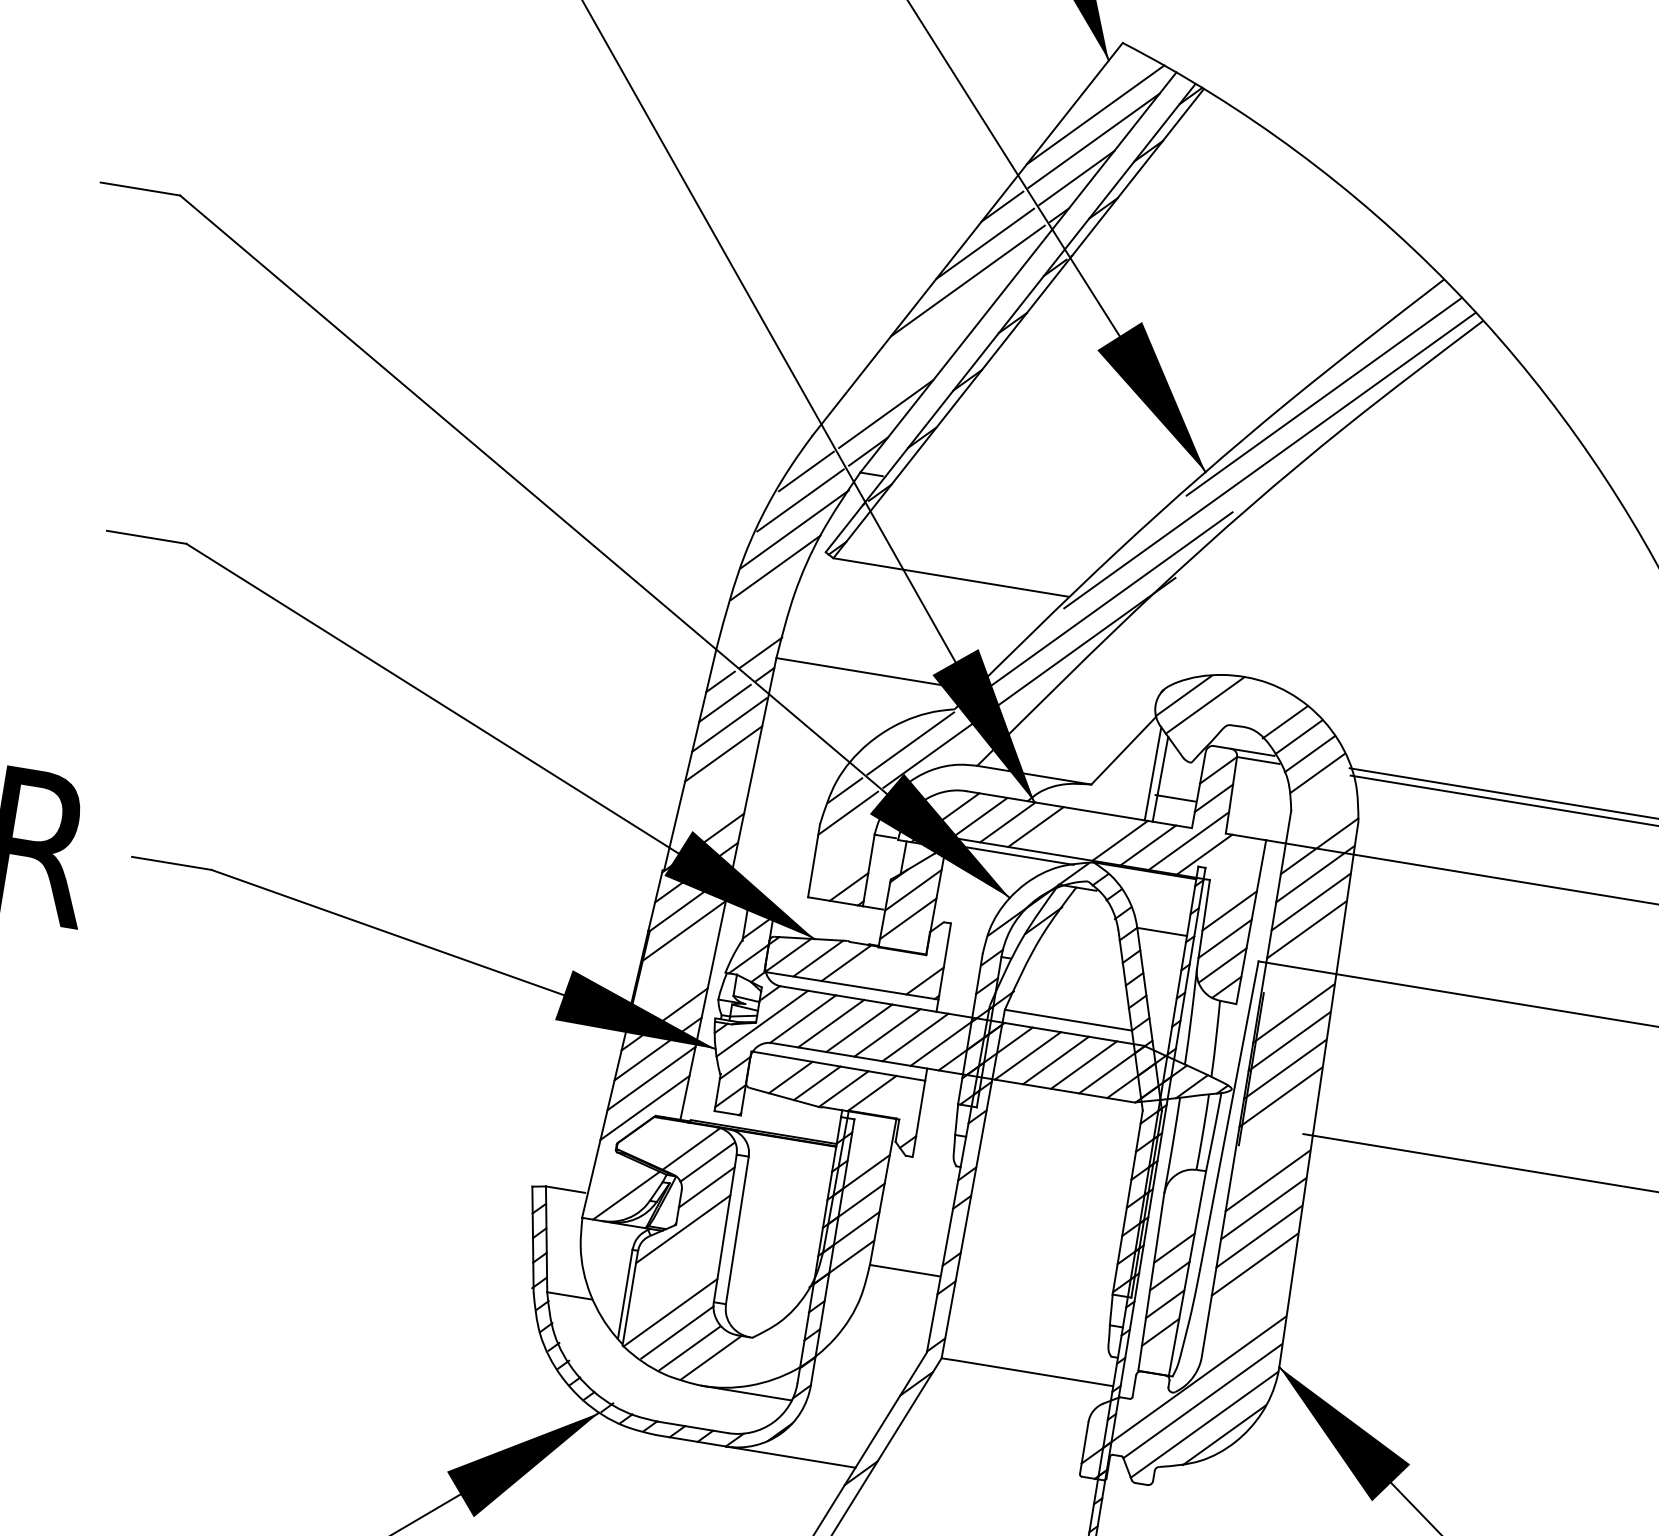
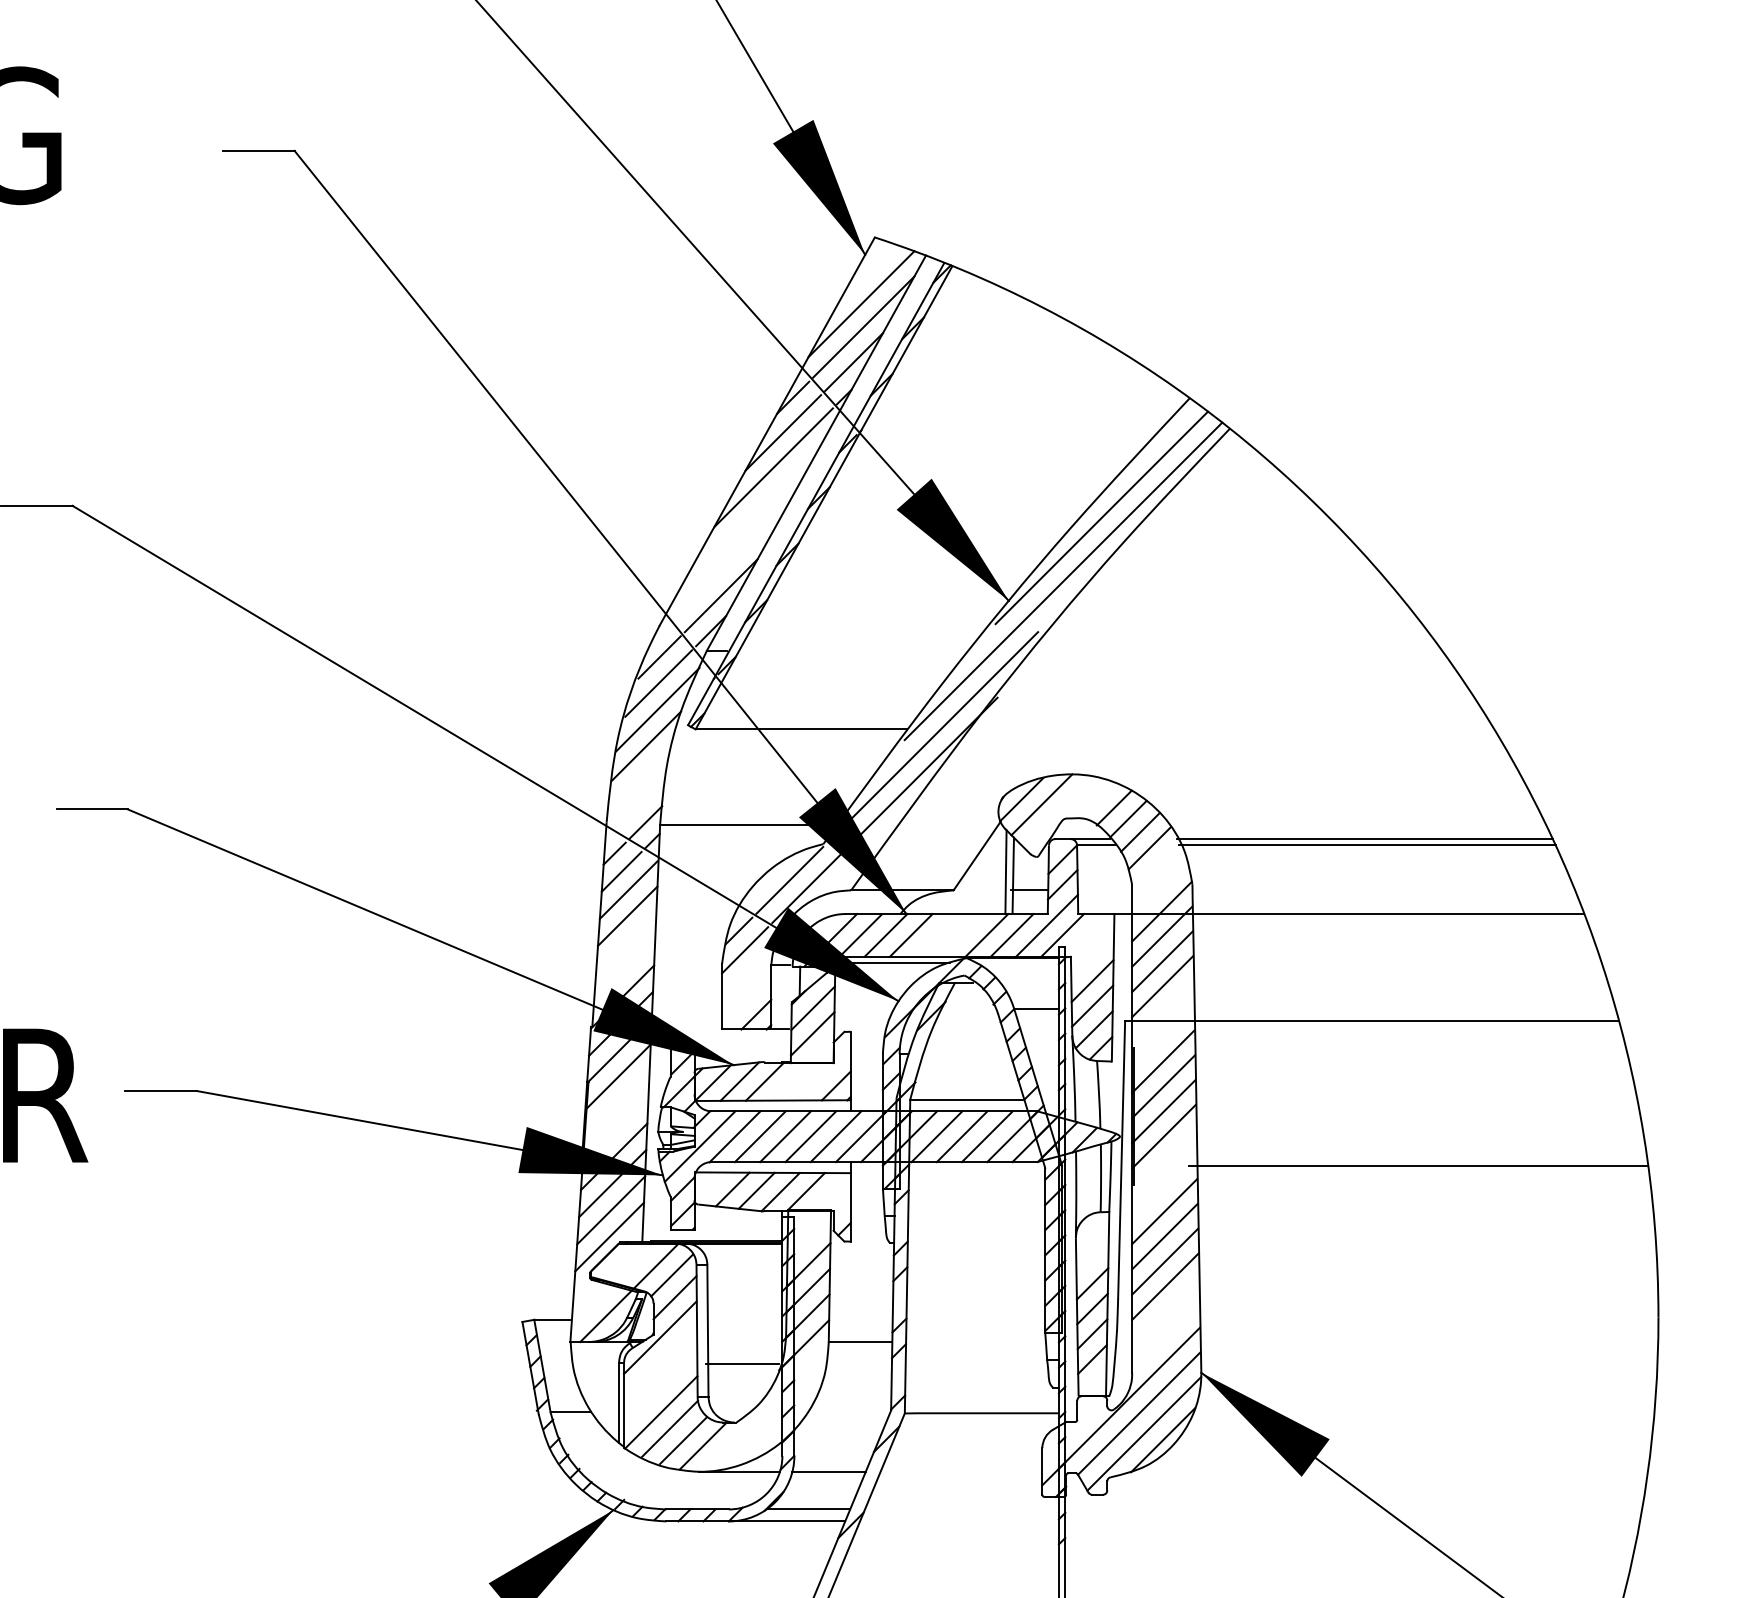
line: (768, 1273) -> (741, 1364), added
line: (846, 1409) -> (828, 1471), added
line: (816, 1447) -> (808, 1509), added

